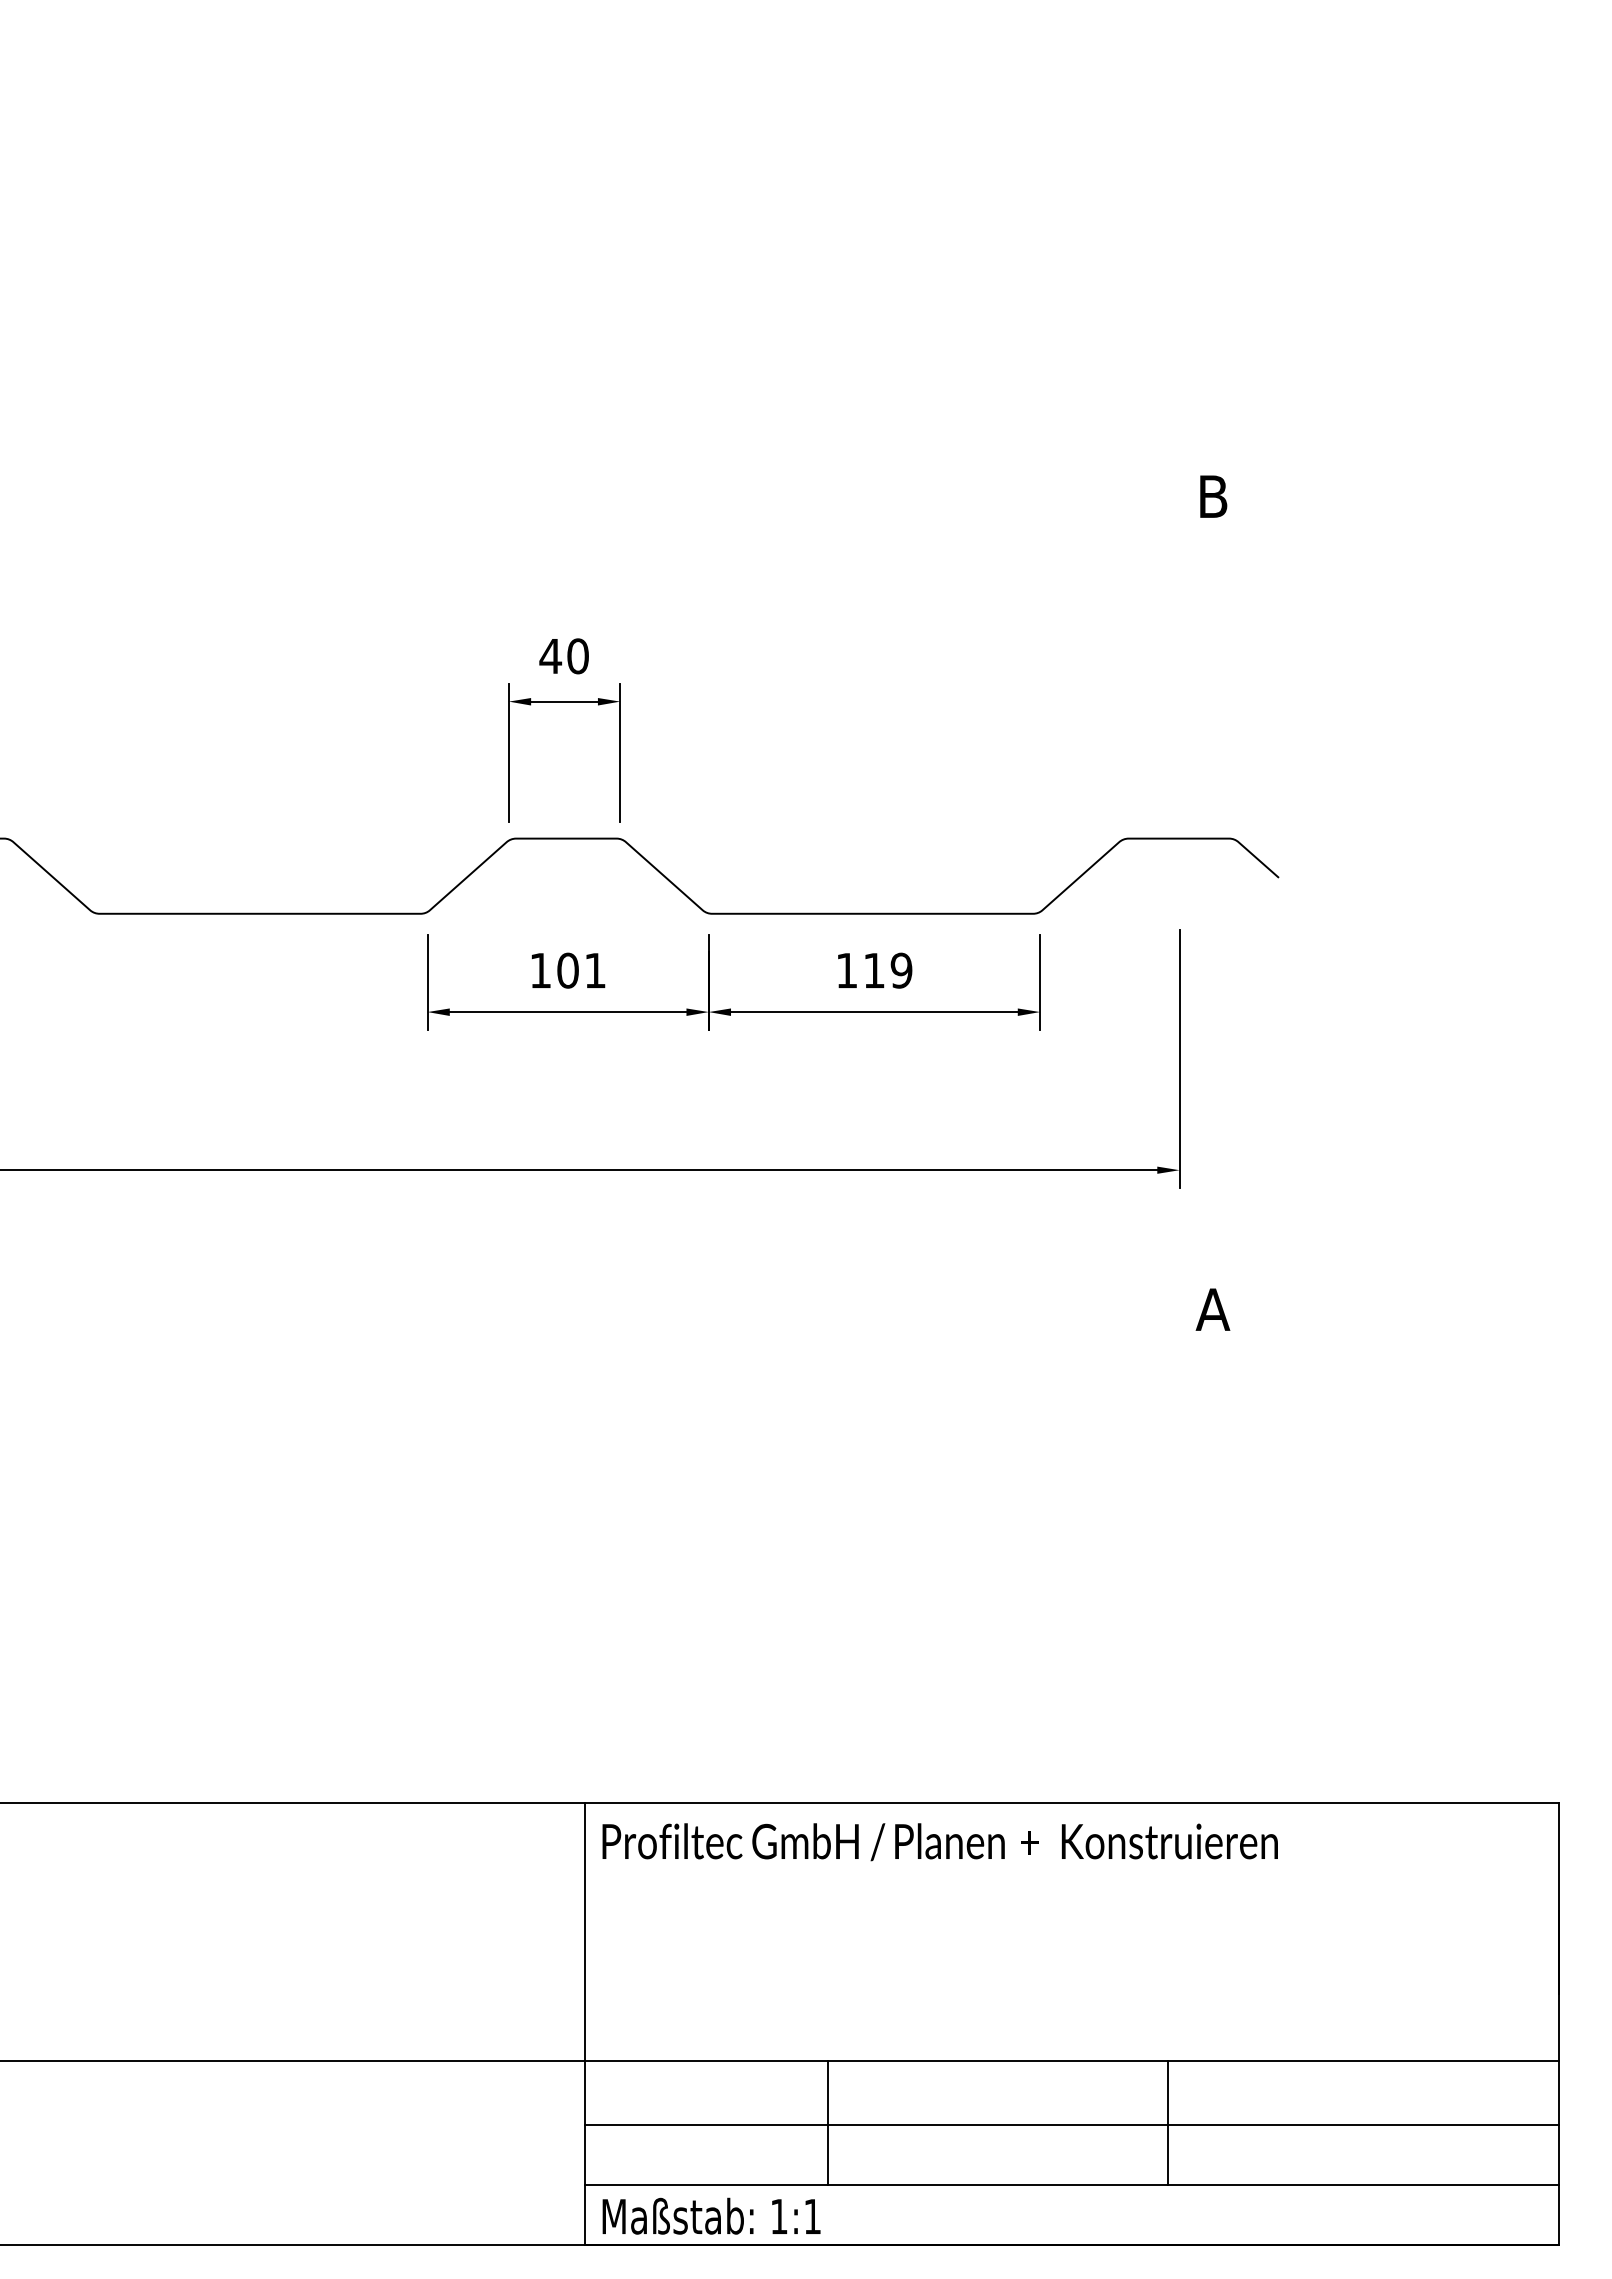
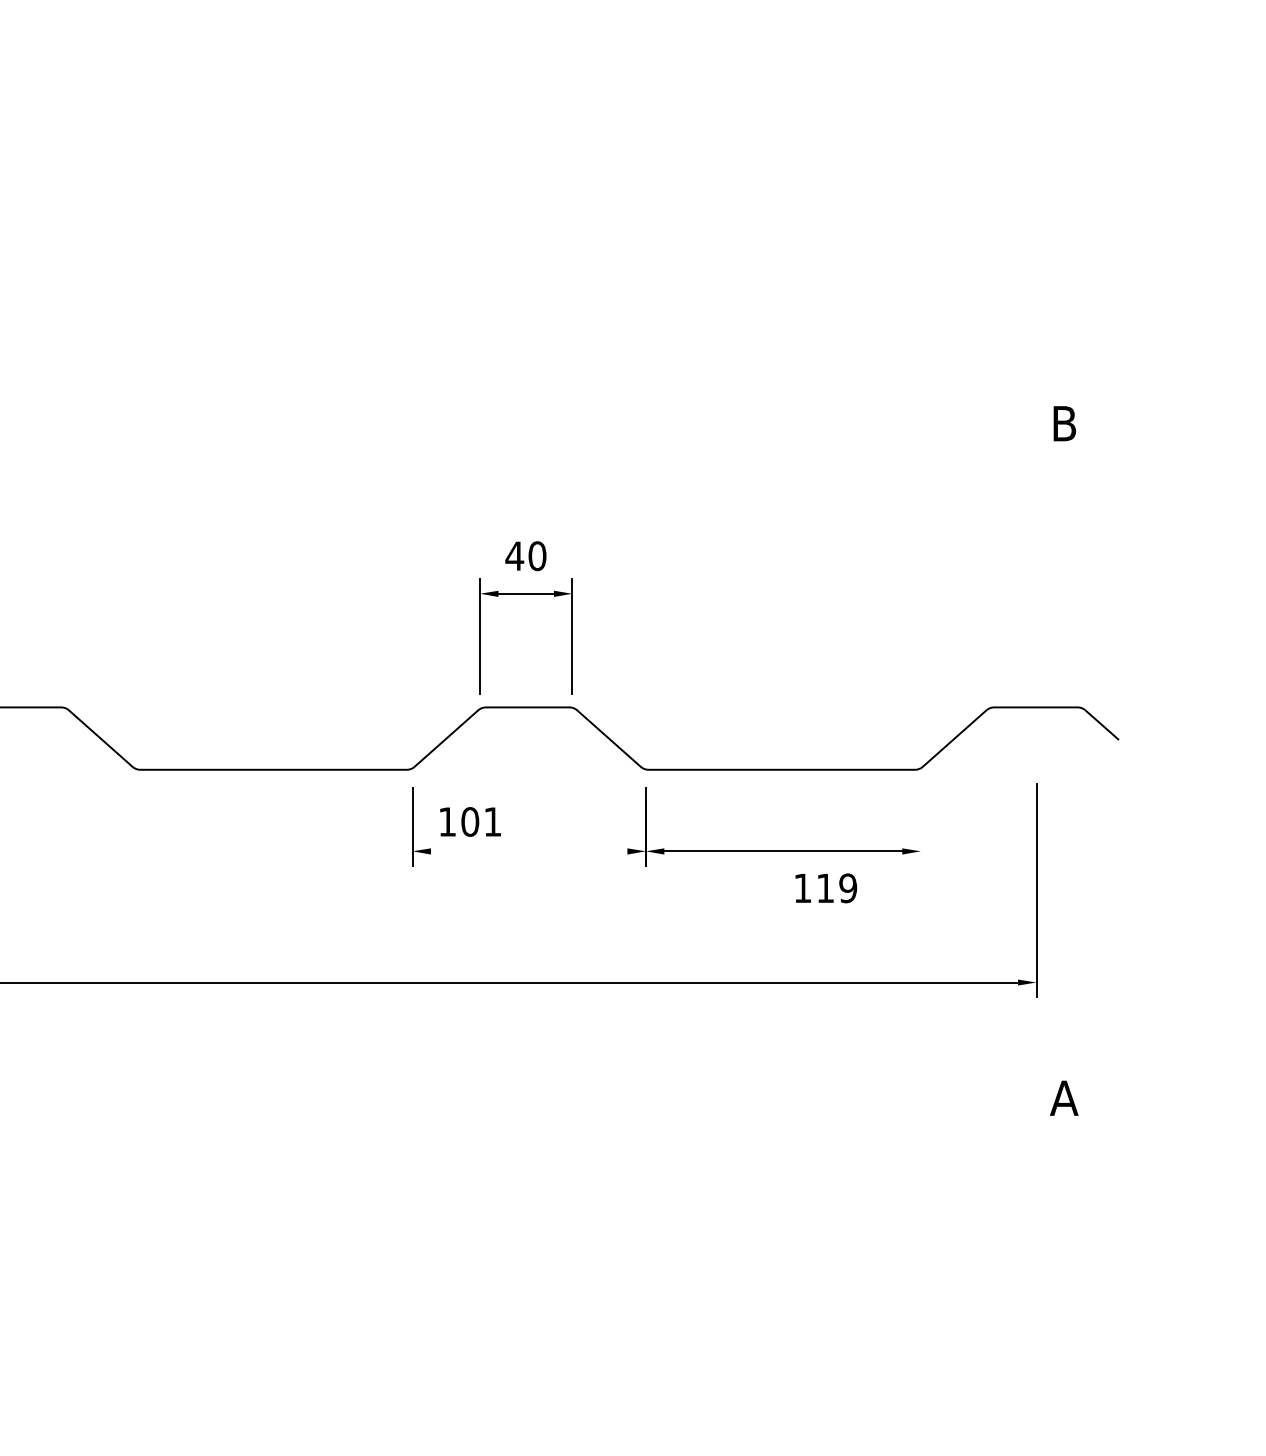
text: (568, 970) -> (470, 821), moved
text: (875, 970) -> (826, 888), moved
line: (1040, 982) -> (921, 826), removed
line: (567, 1012) -> (528, 851), removed

